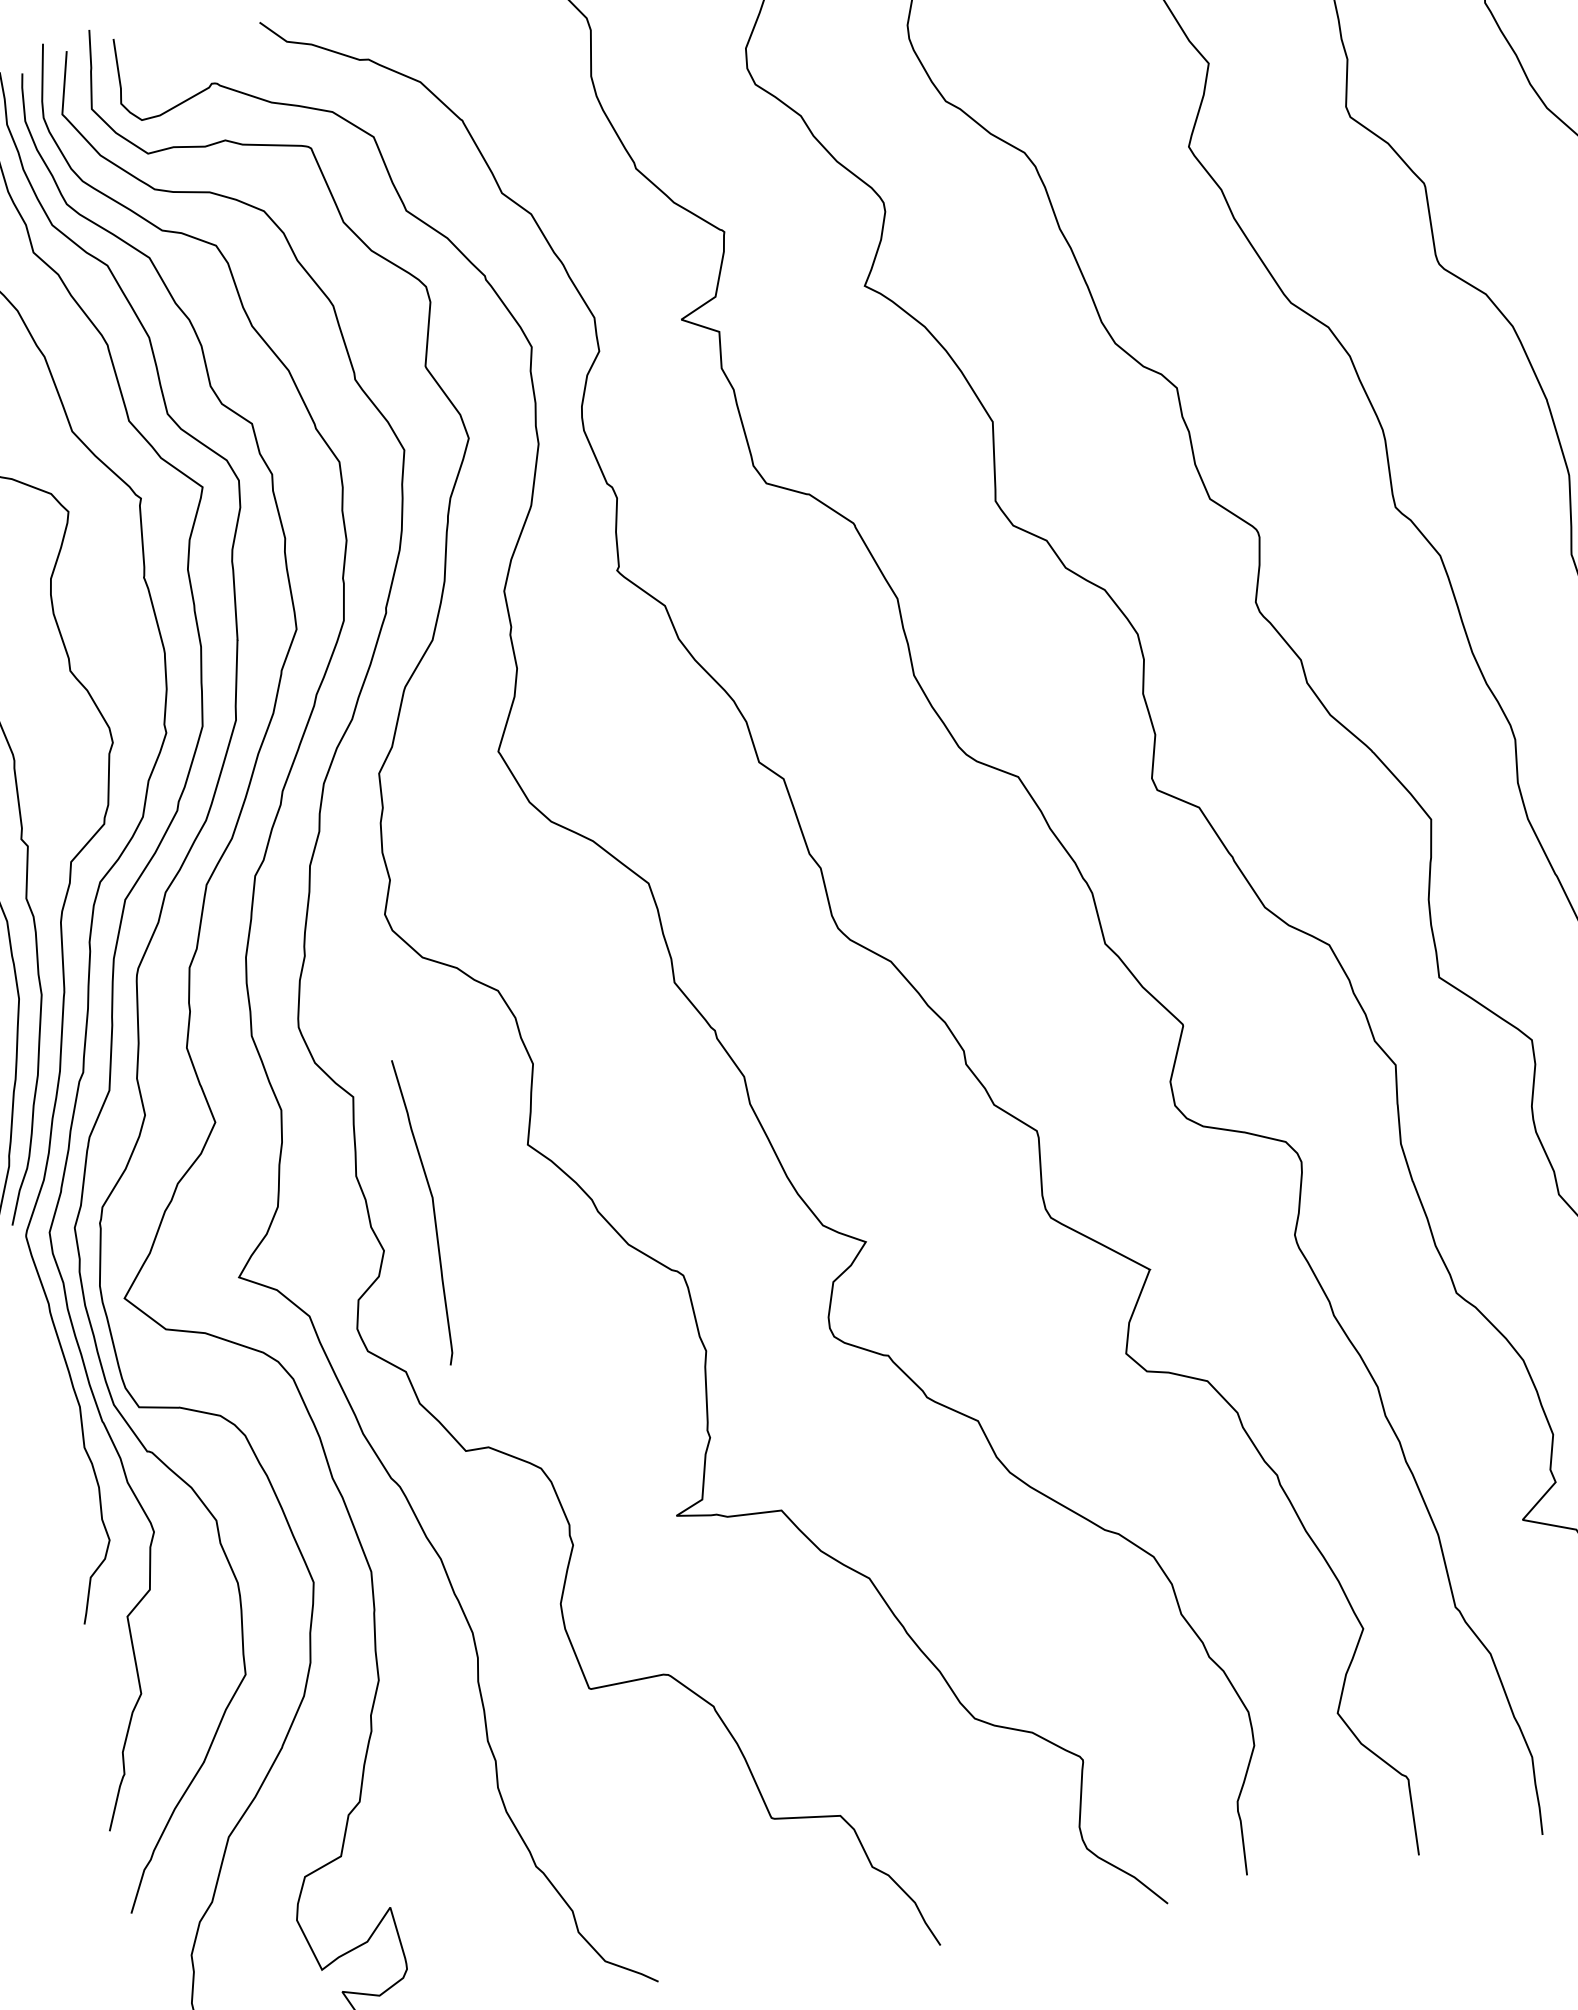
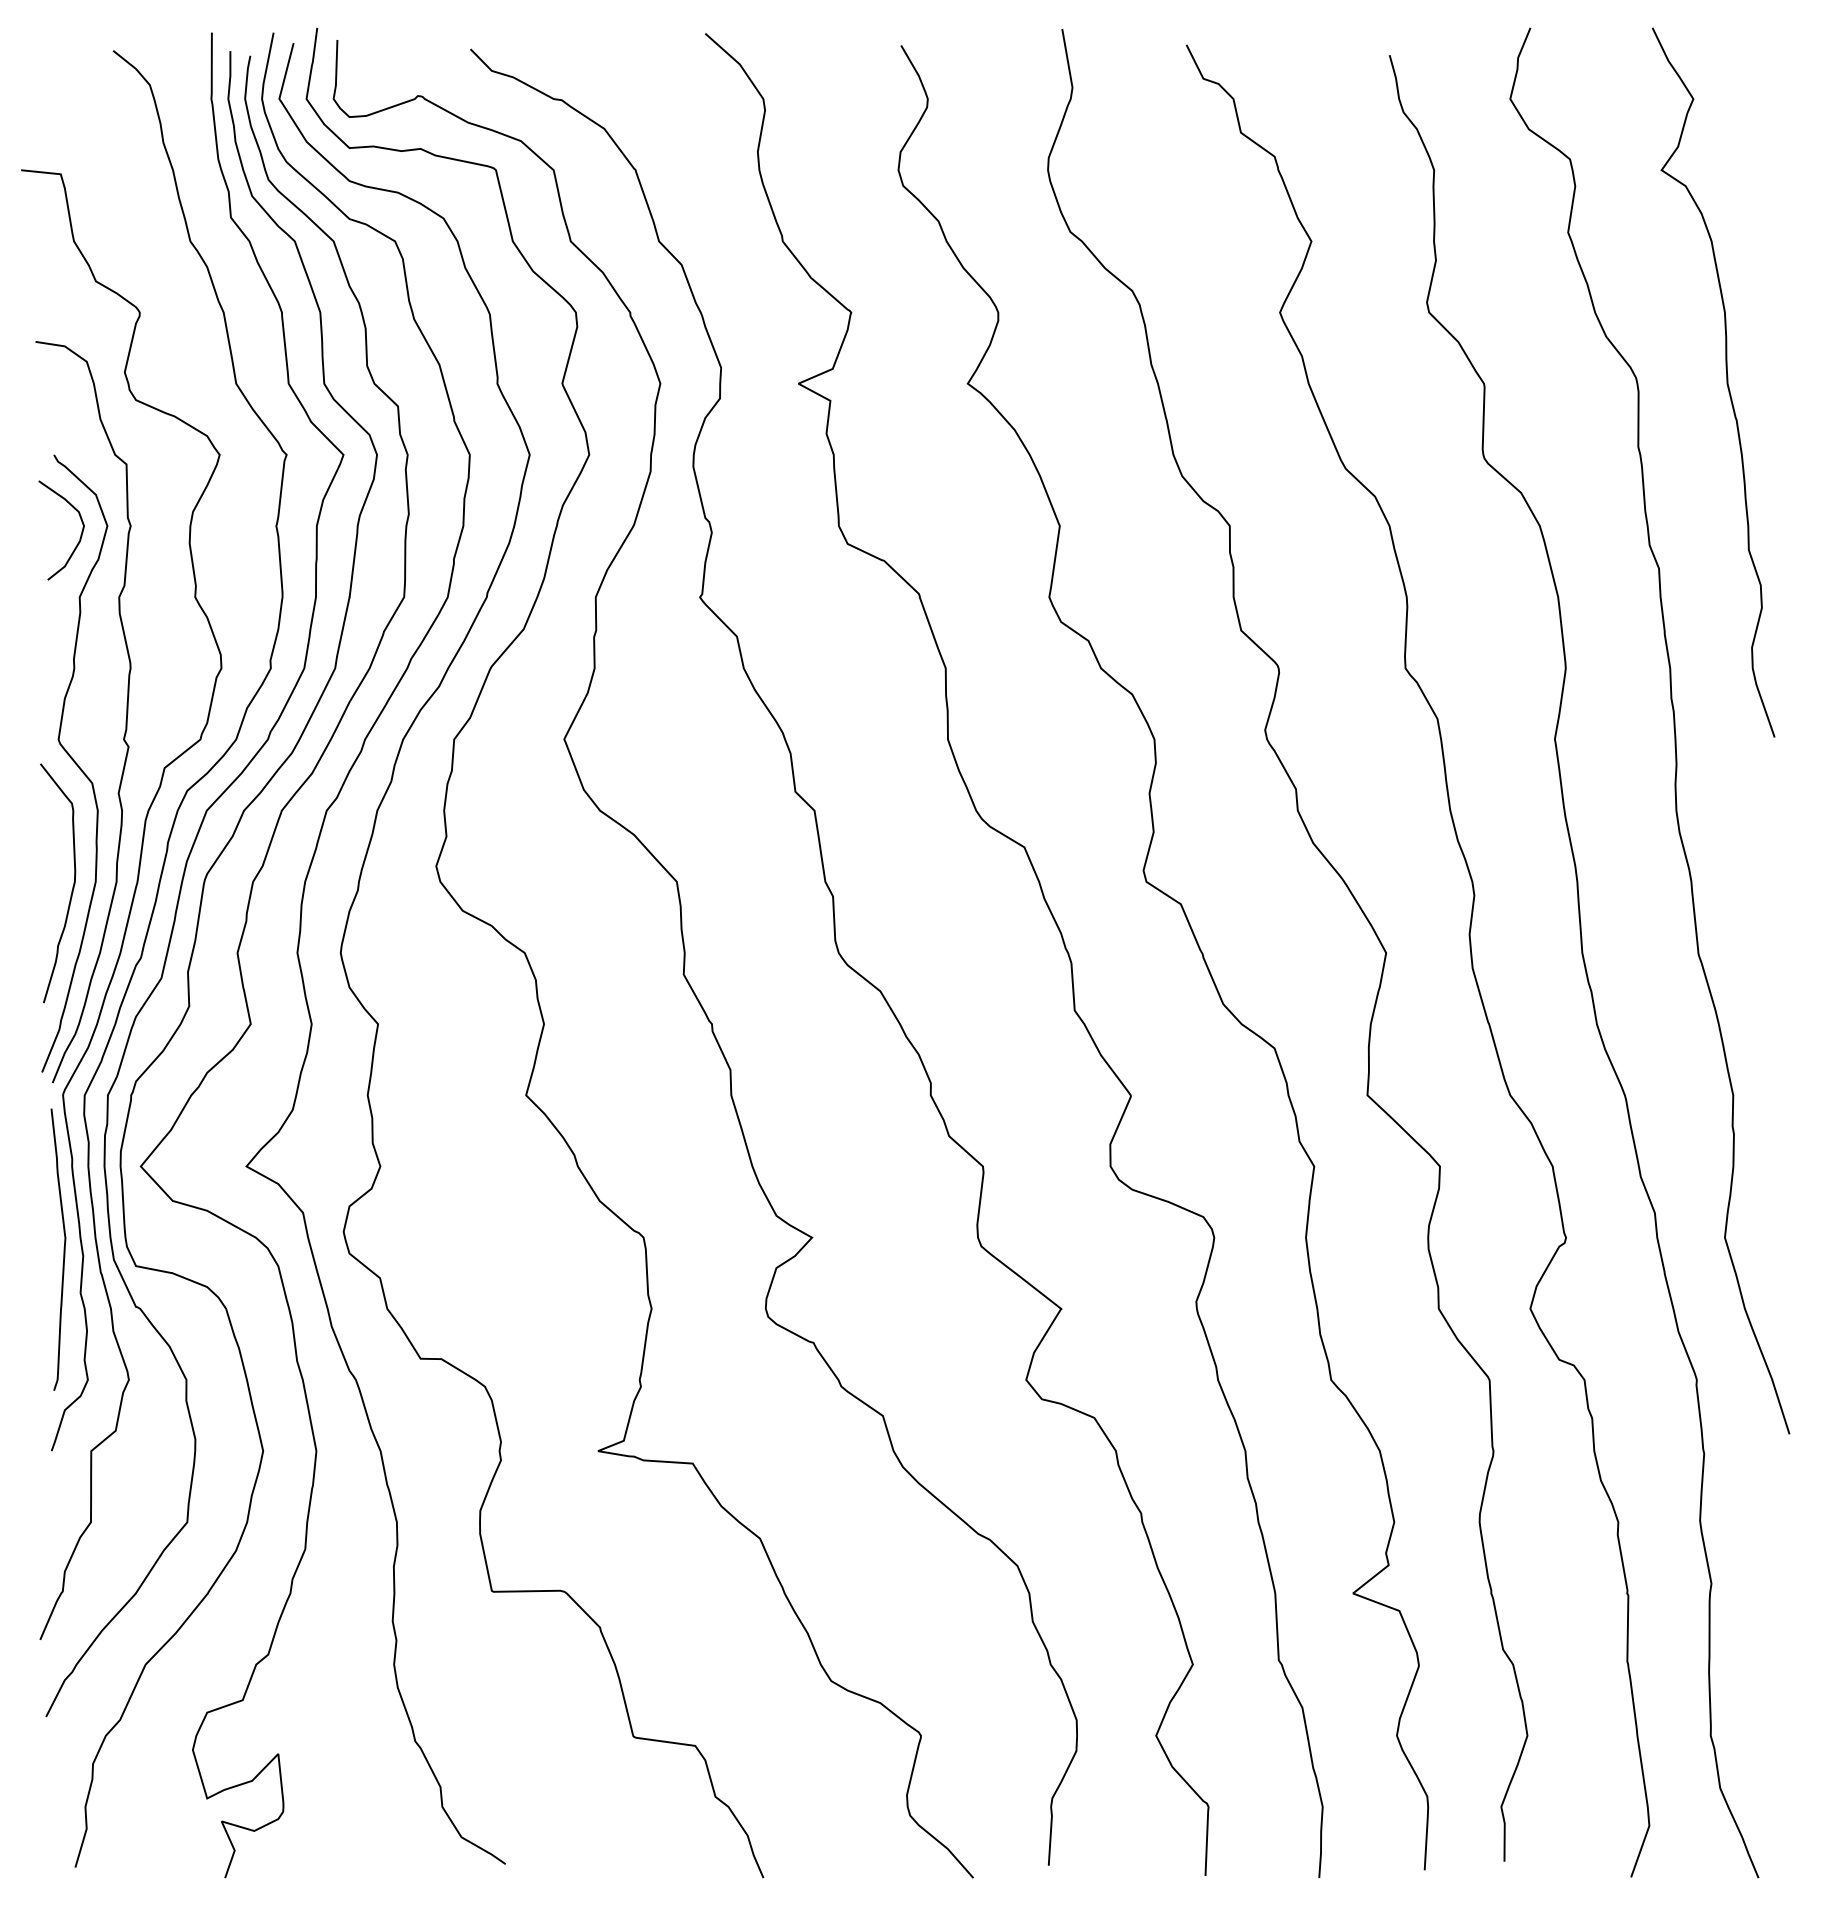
curve: (432, 1210) -> (63, 1249), moved

